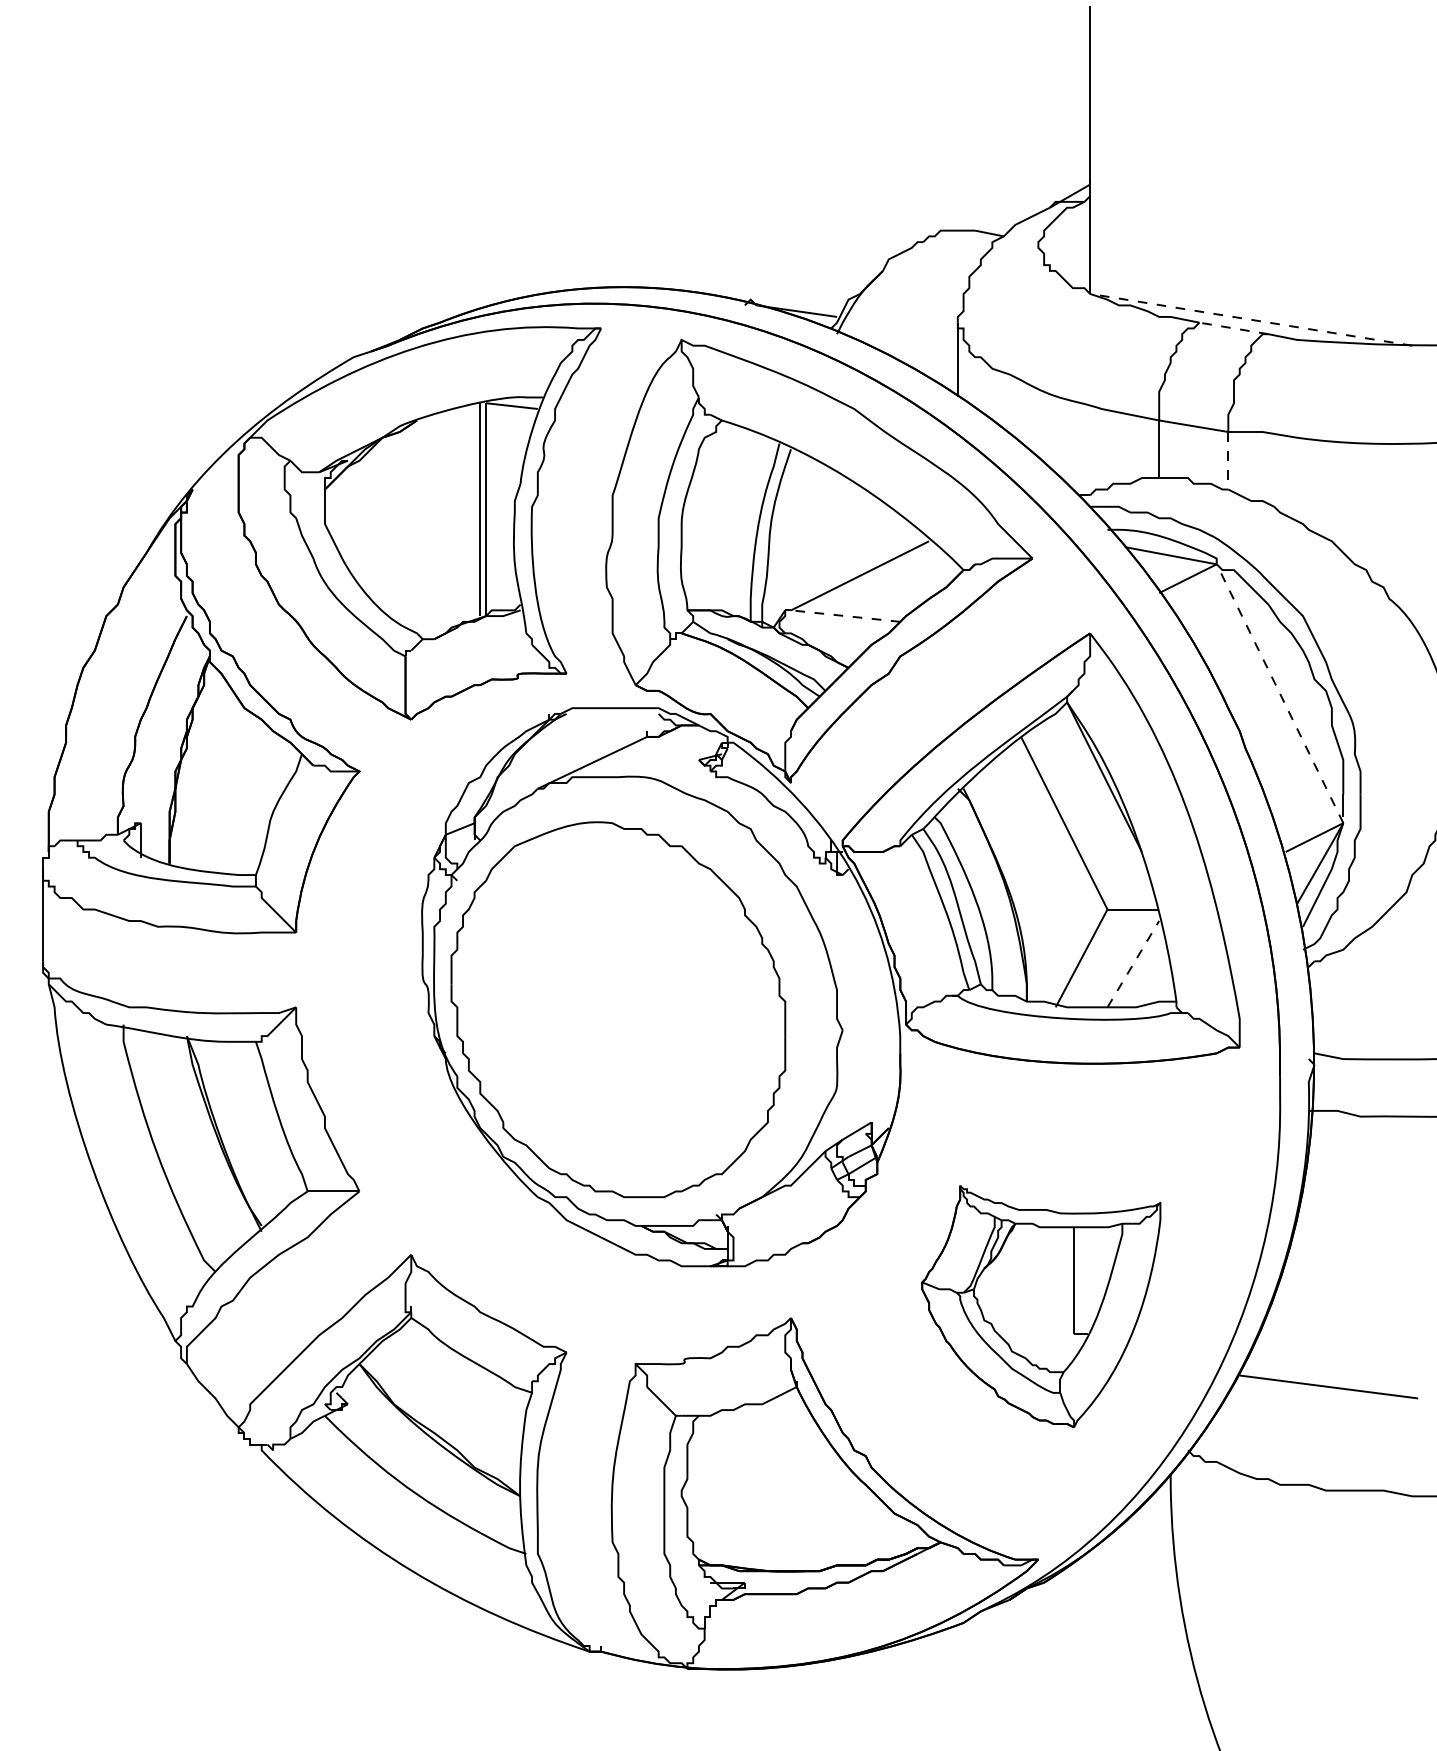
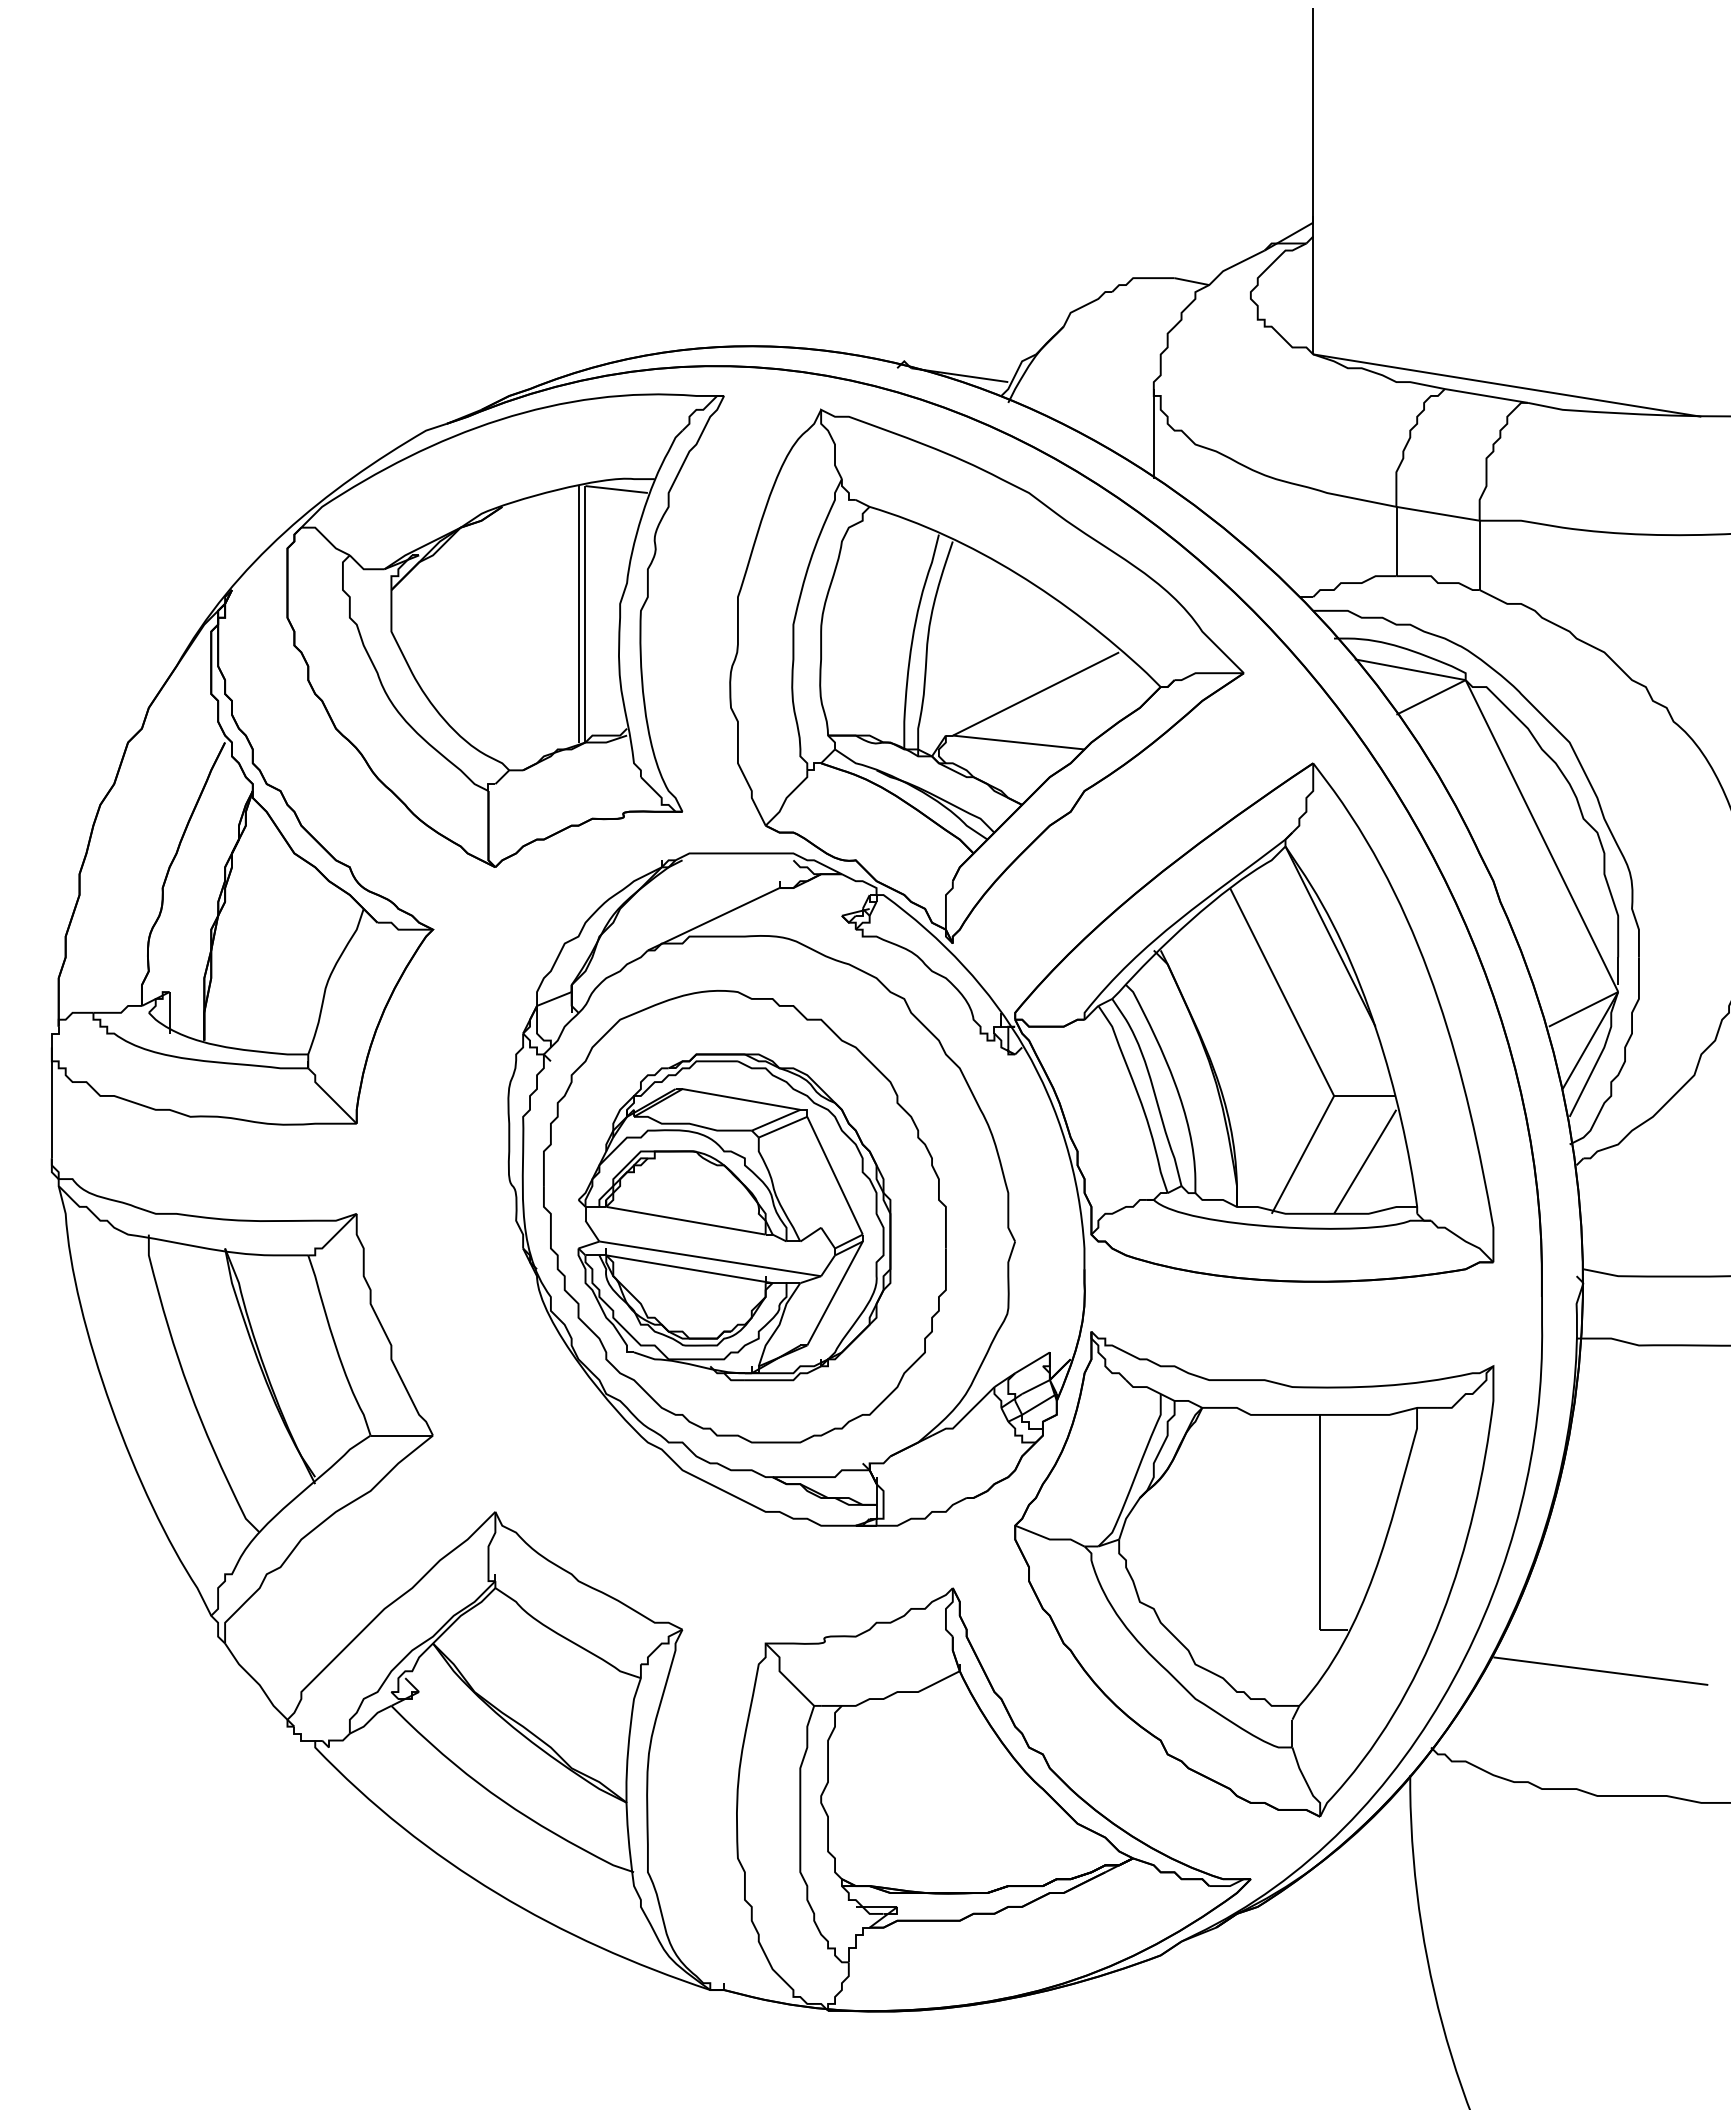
line: (1251, 319) -> (1507, 385), dashed -> solid
line: (1233, 328) -> (1485, 395), dashed -> solid
line: (1228, 460) -> (1479, 555), dashed -> solid
line: (845, 616) -> (1018, 742), dashed -> solid
line: (1279, 694) -> (1541, 836), dashed -> solid
line: (1133, 963) -> (1365, 1161), dashed -> solid
part: (609, 1010) -> (734, 1217), added
part: (1041, 1306) -> (1254, 1574), size x1.67

